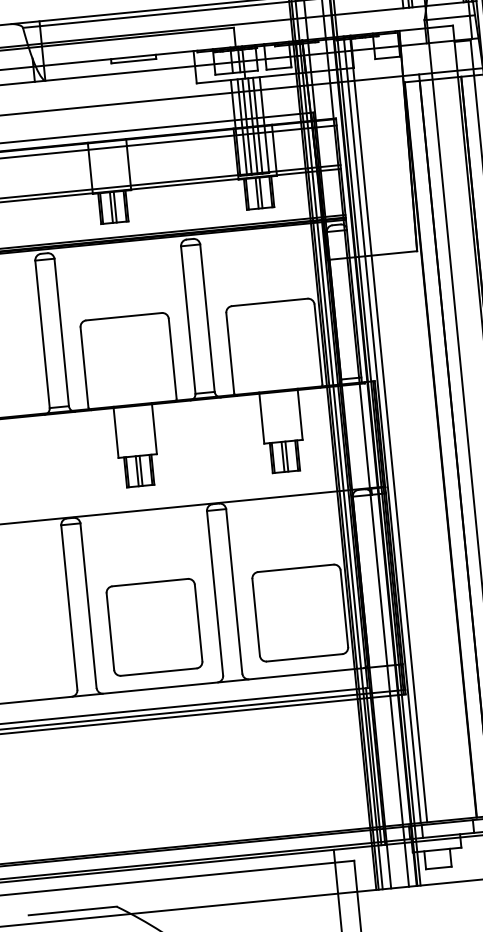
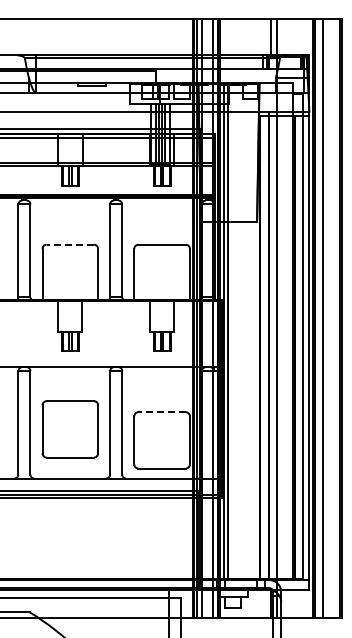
line: (124, 316) -> (70, 244), solid -> dashed
line: (296, 568) -> (162, 412), solid -> dashed
part: (153, 627) -> (69, 429), moved

